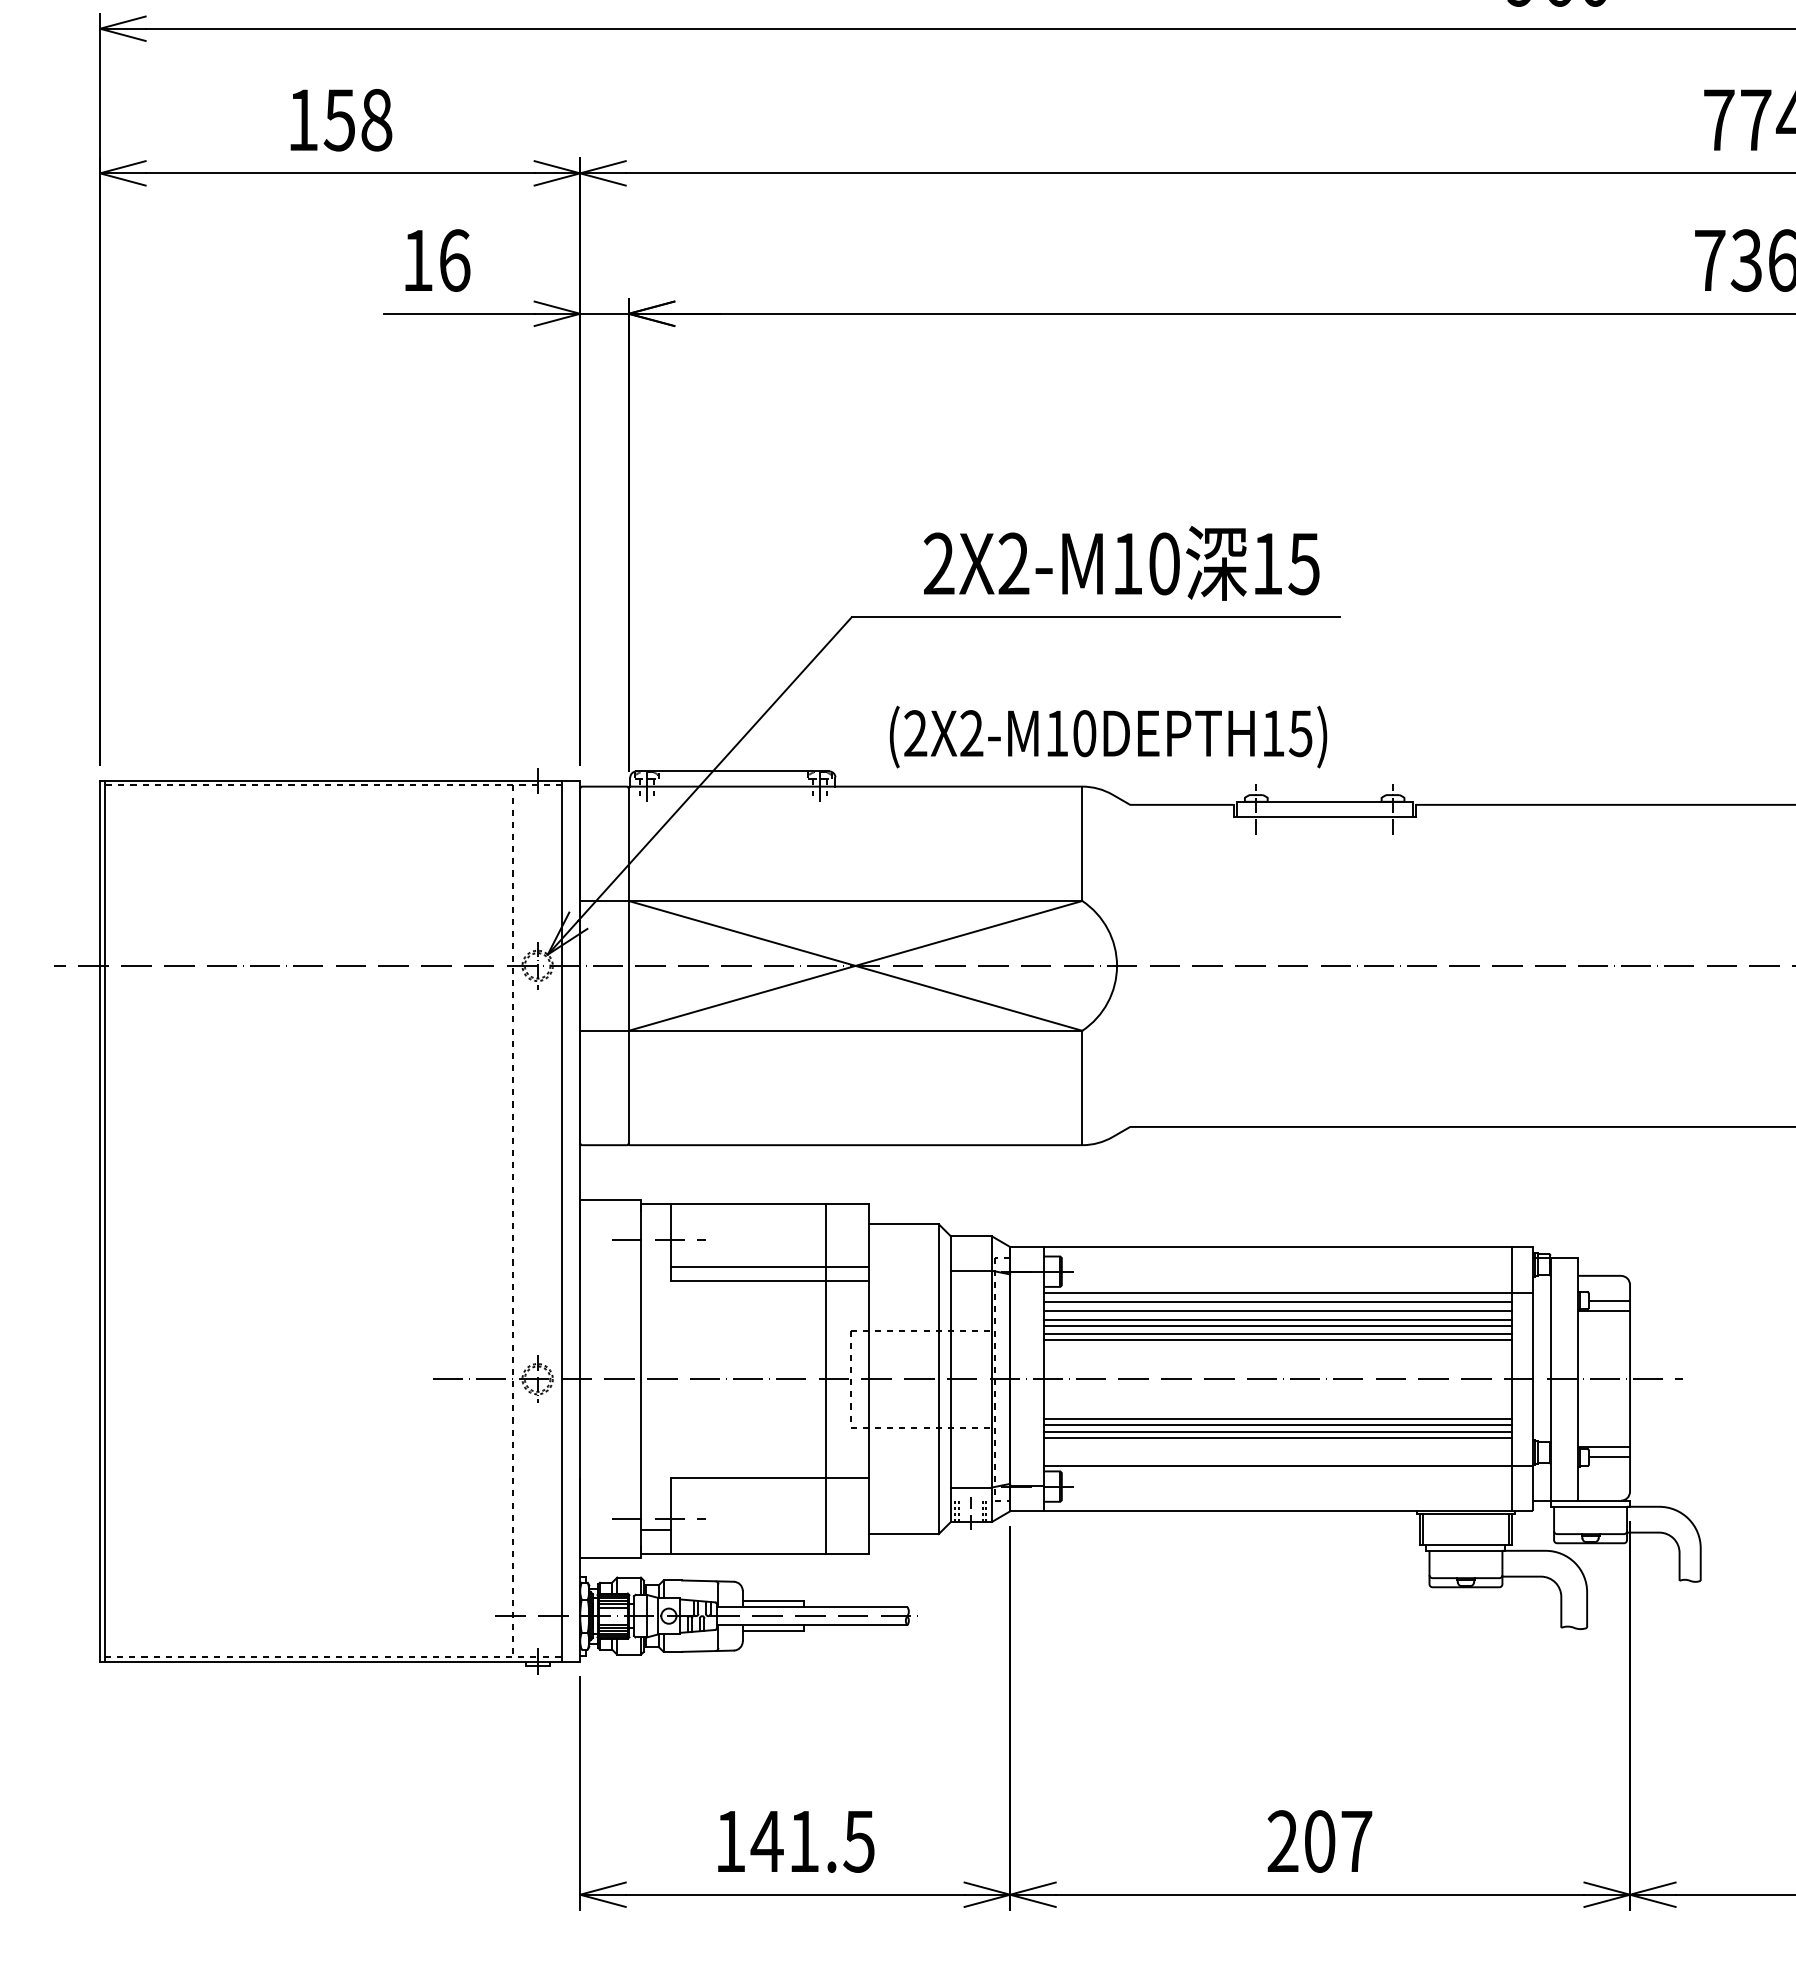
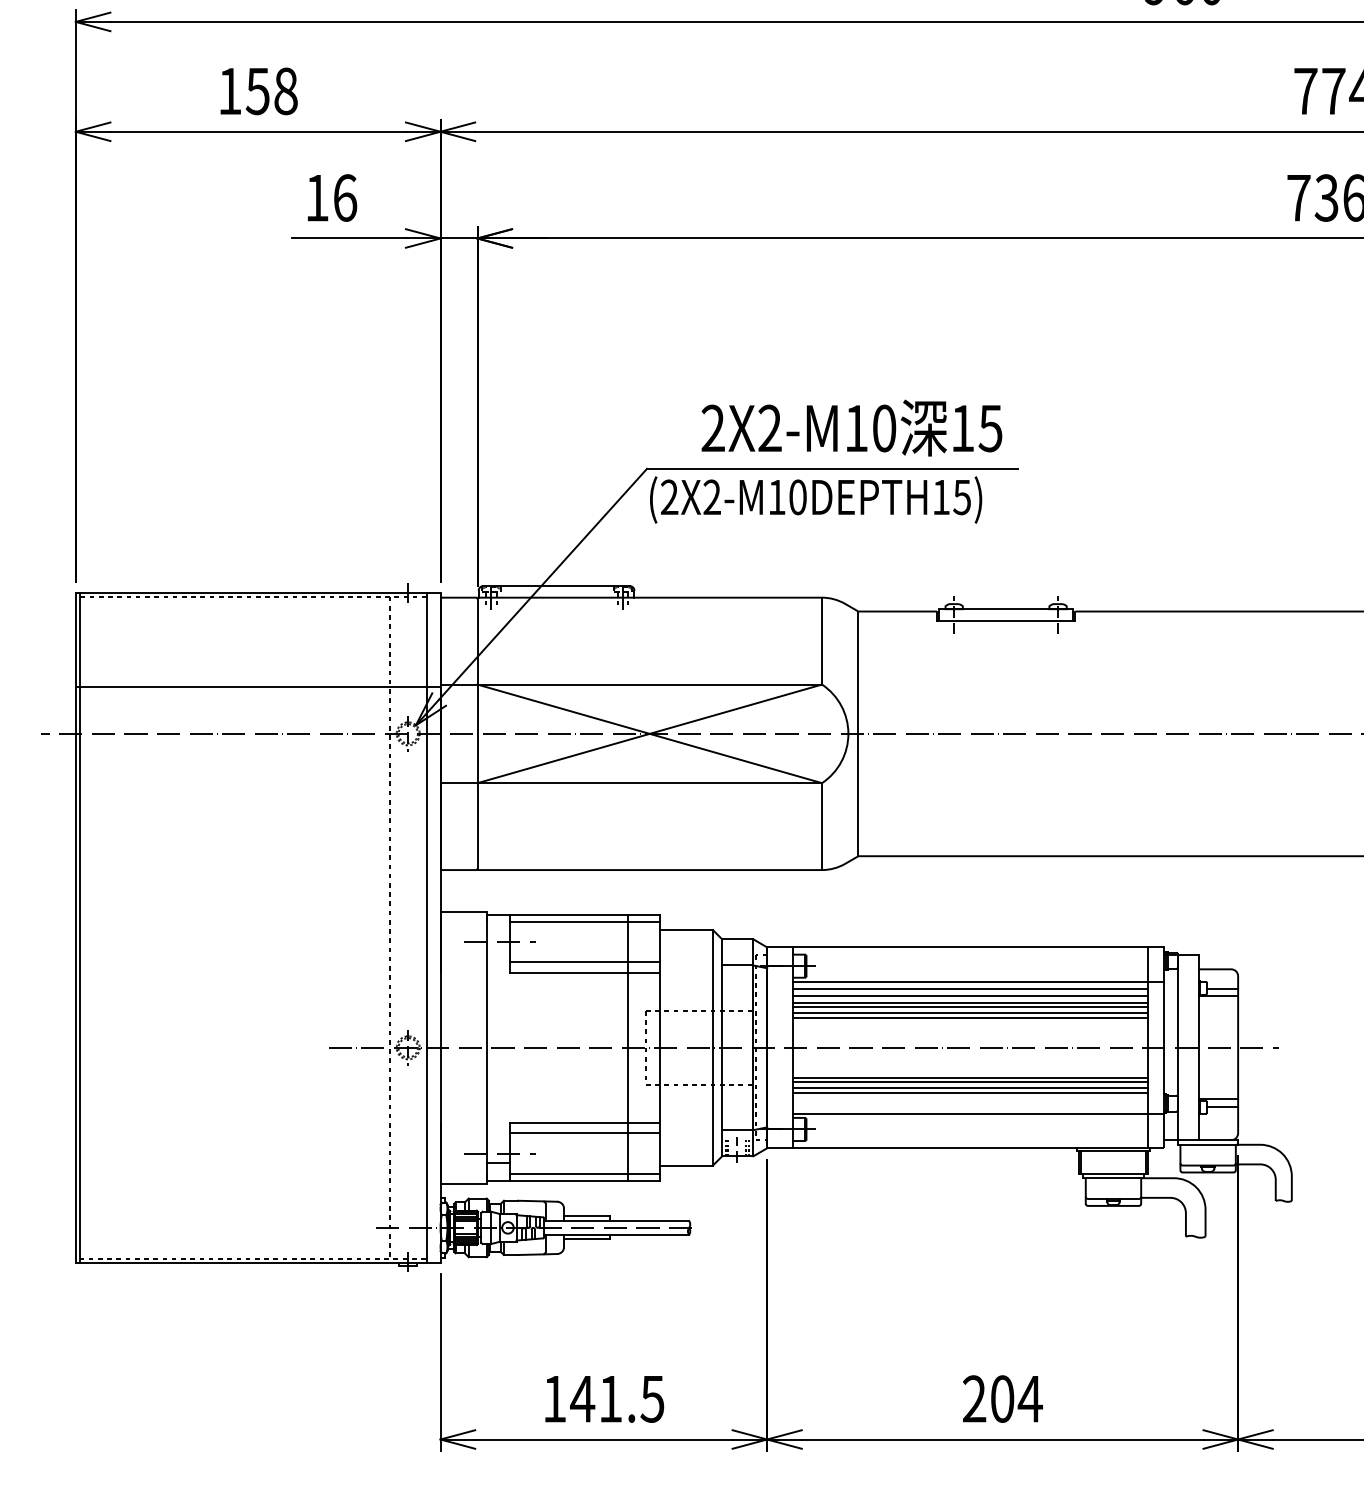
text: (1108, 736) -> (816, 499), moved
line: (340, 904) -> (258, 687), added
line: (1130, 965) -> (858, 733), added
line: (769, 1213) -> (584, 921), added
line: (769, 1491) -> (584, 1133), added
line: (769, 1545) -> (584, 1174), added
text: (1356, 1841) -> (1030, 1399), 207 -> 204

